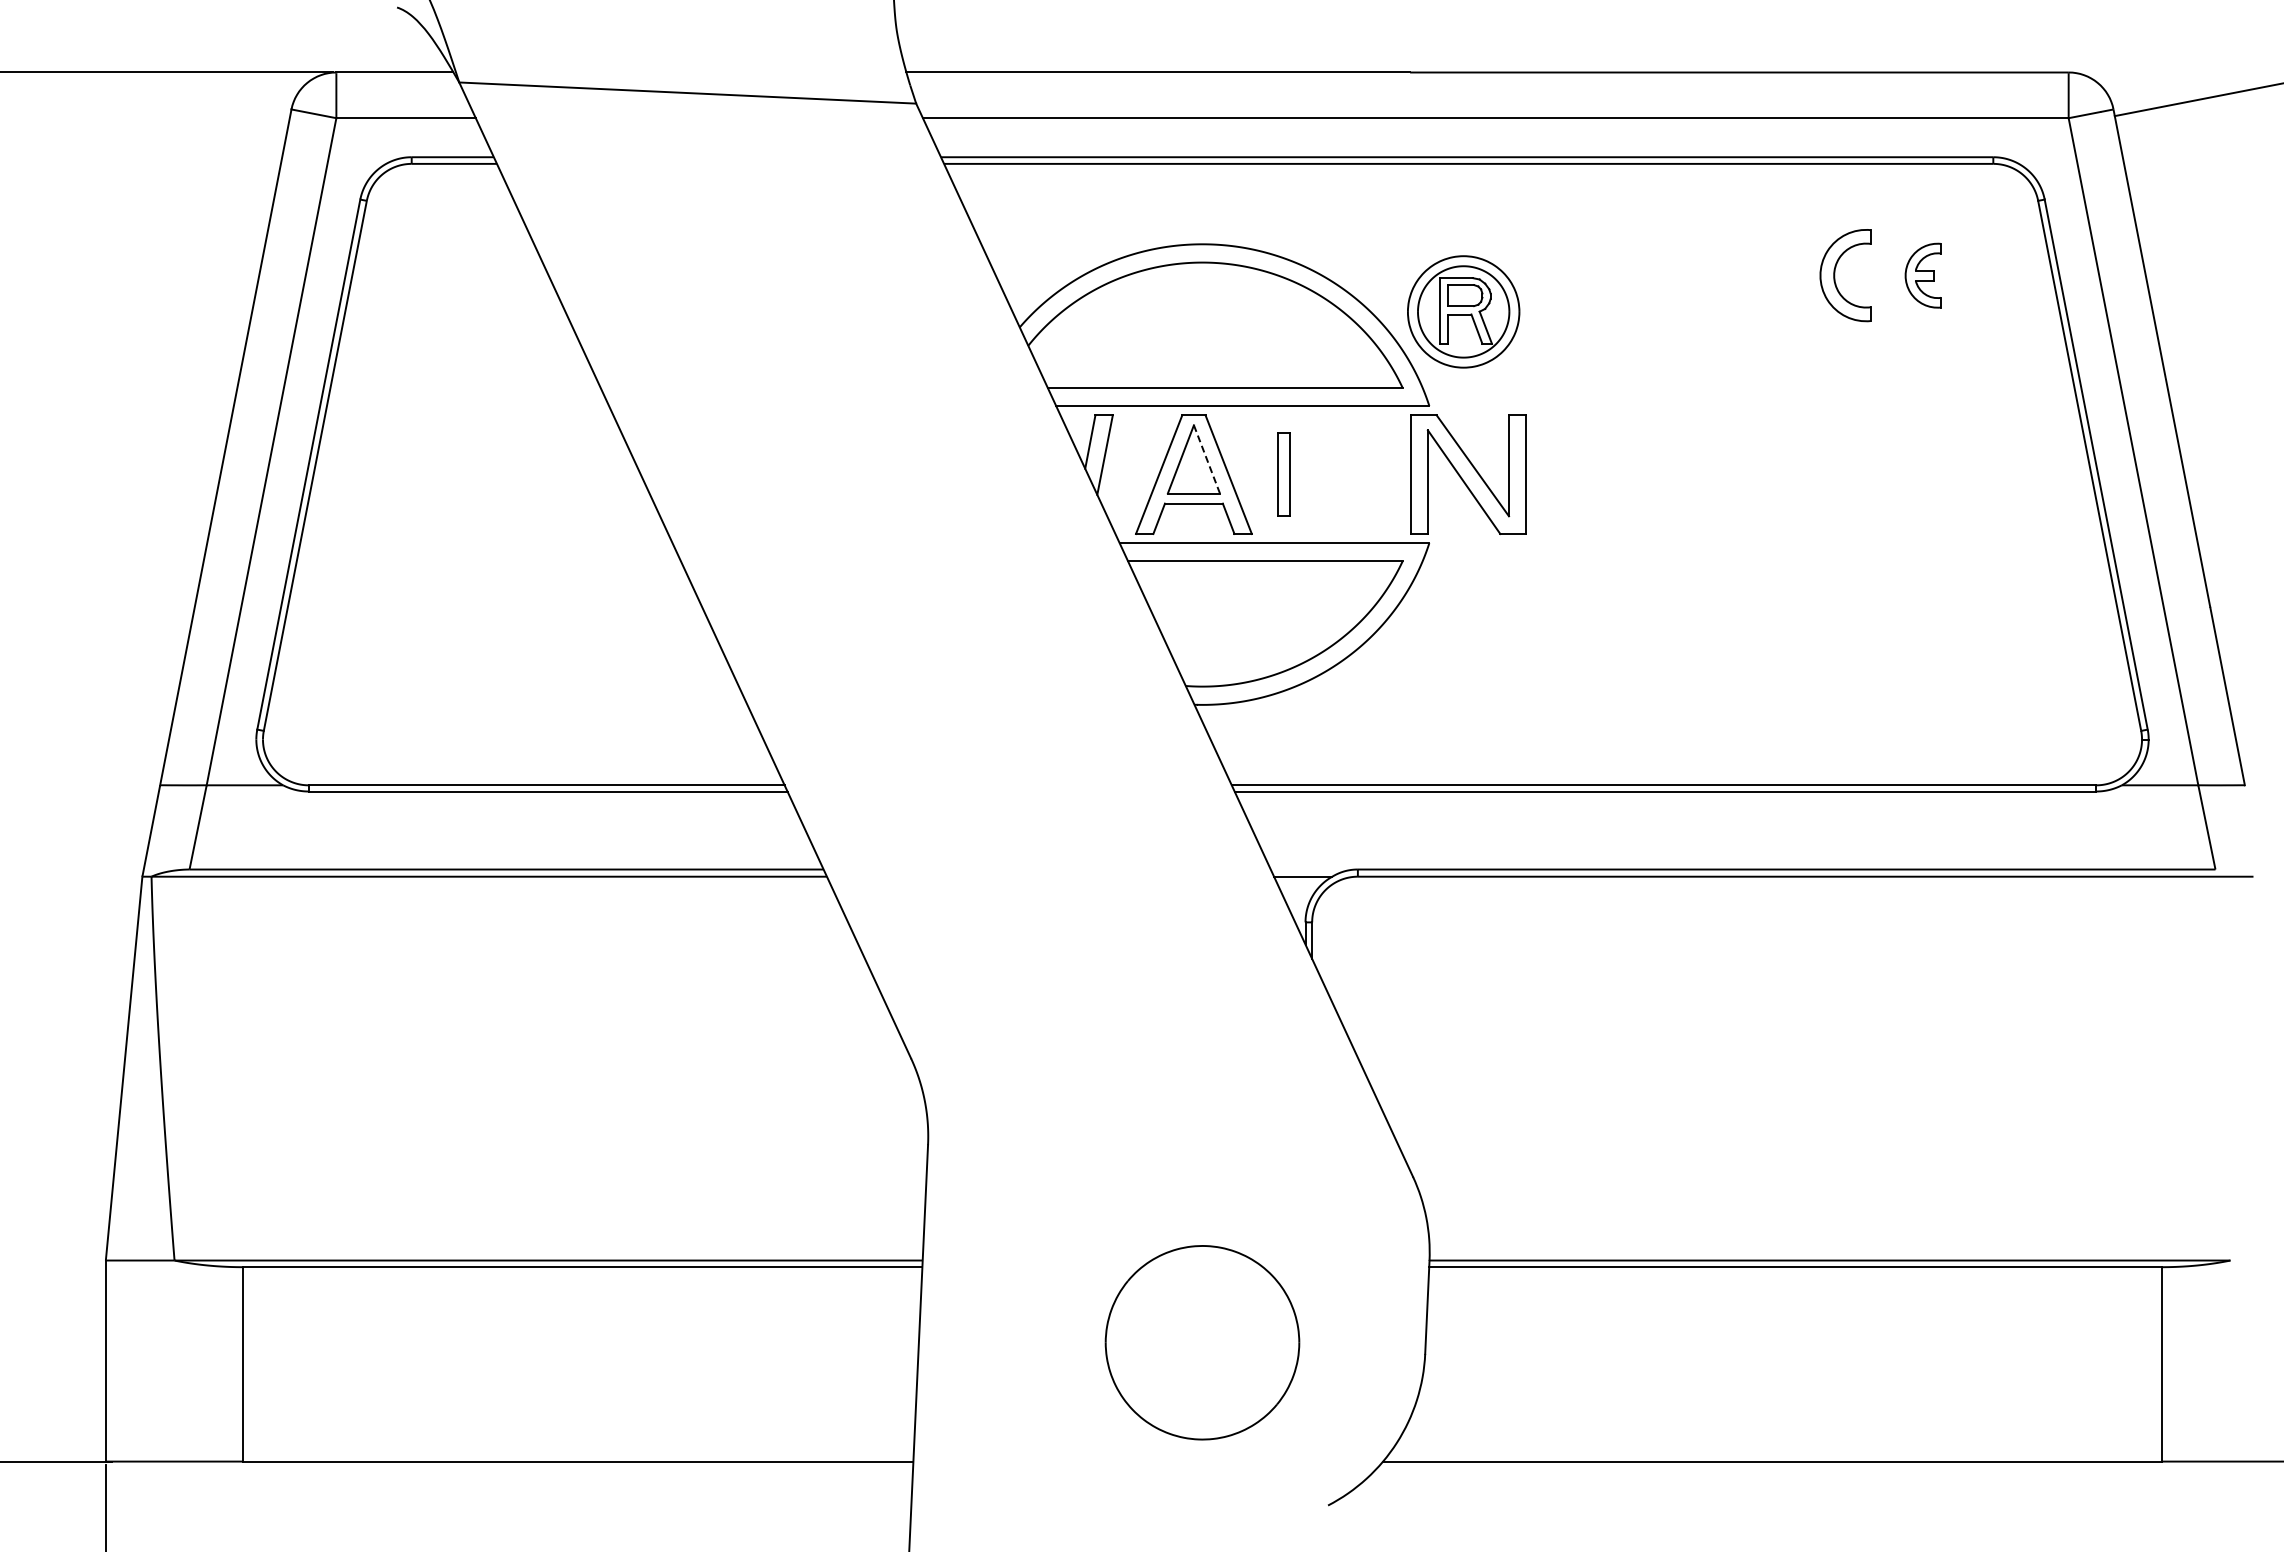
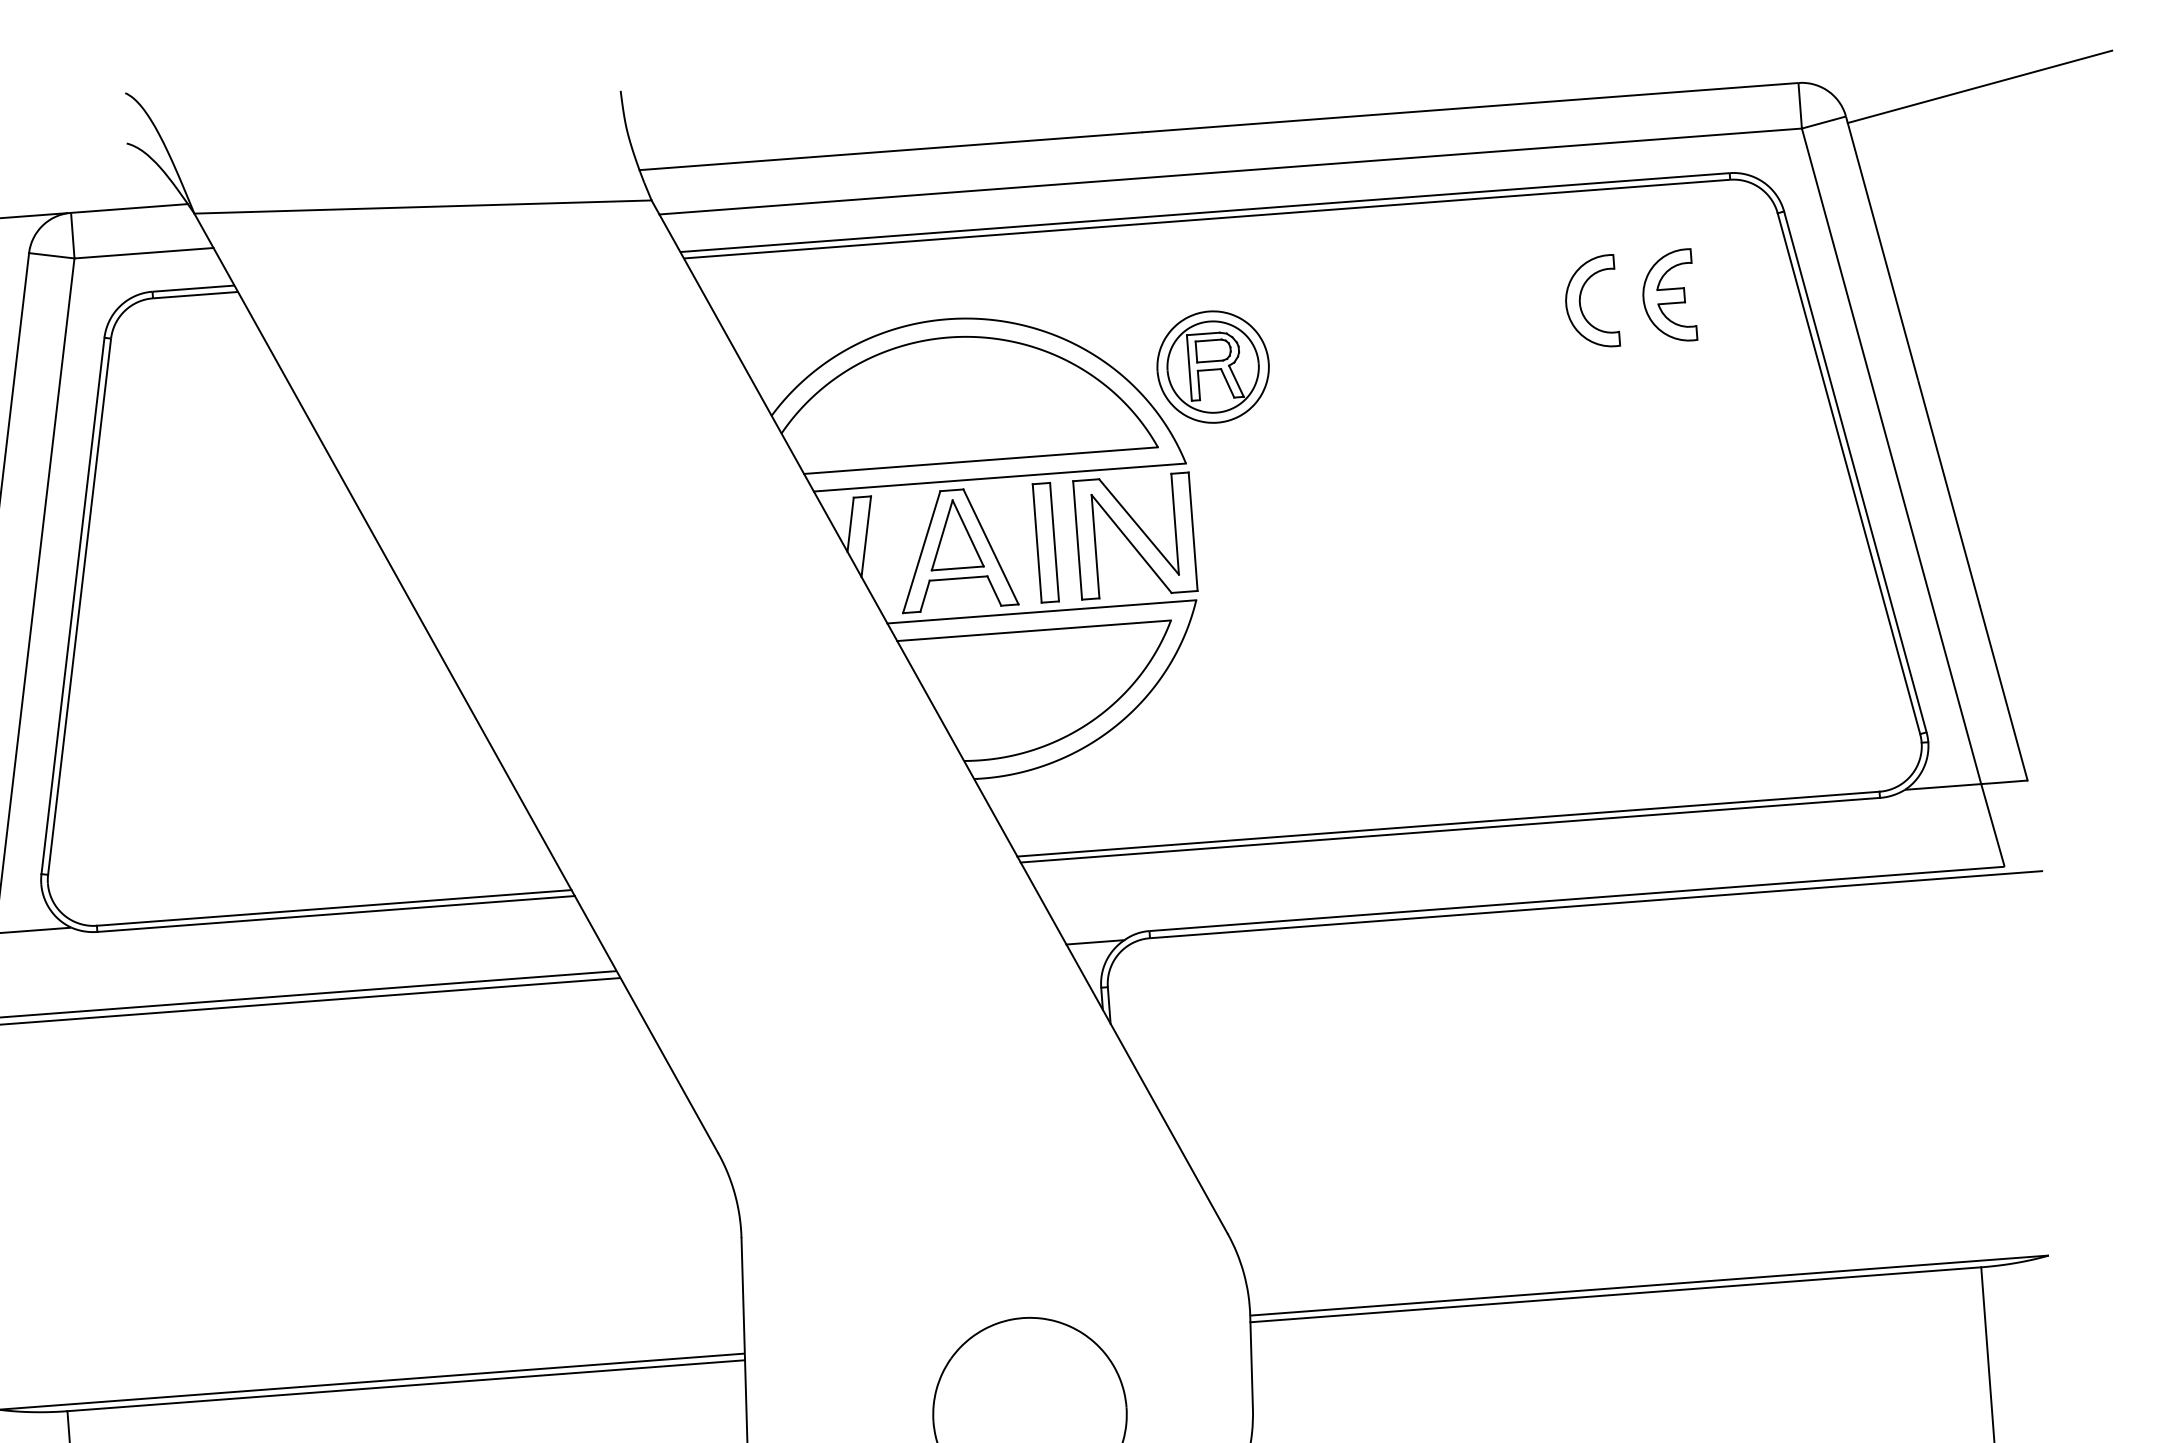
part: (1923, 275) -> (1668, 296), size x1.43
line: (1206, 459) -> (967, 533), dashed -> solid
part: (1283, 474) -> (1045, 542), size x1.43
part: (1468, 474) -> (1135, 535), moved

